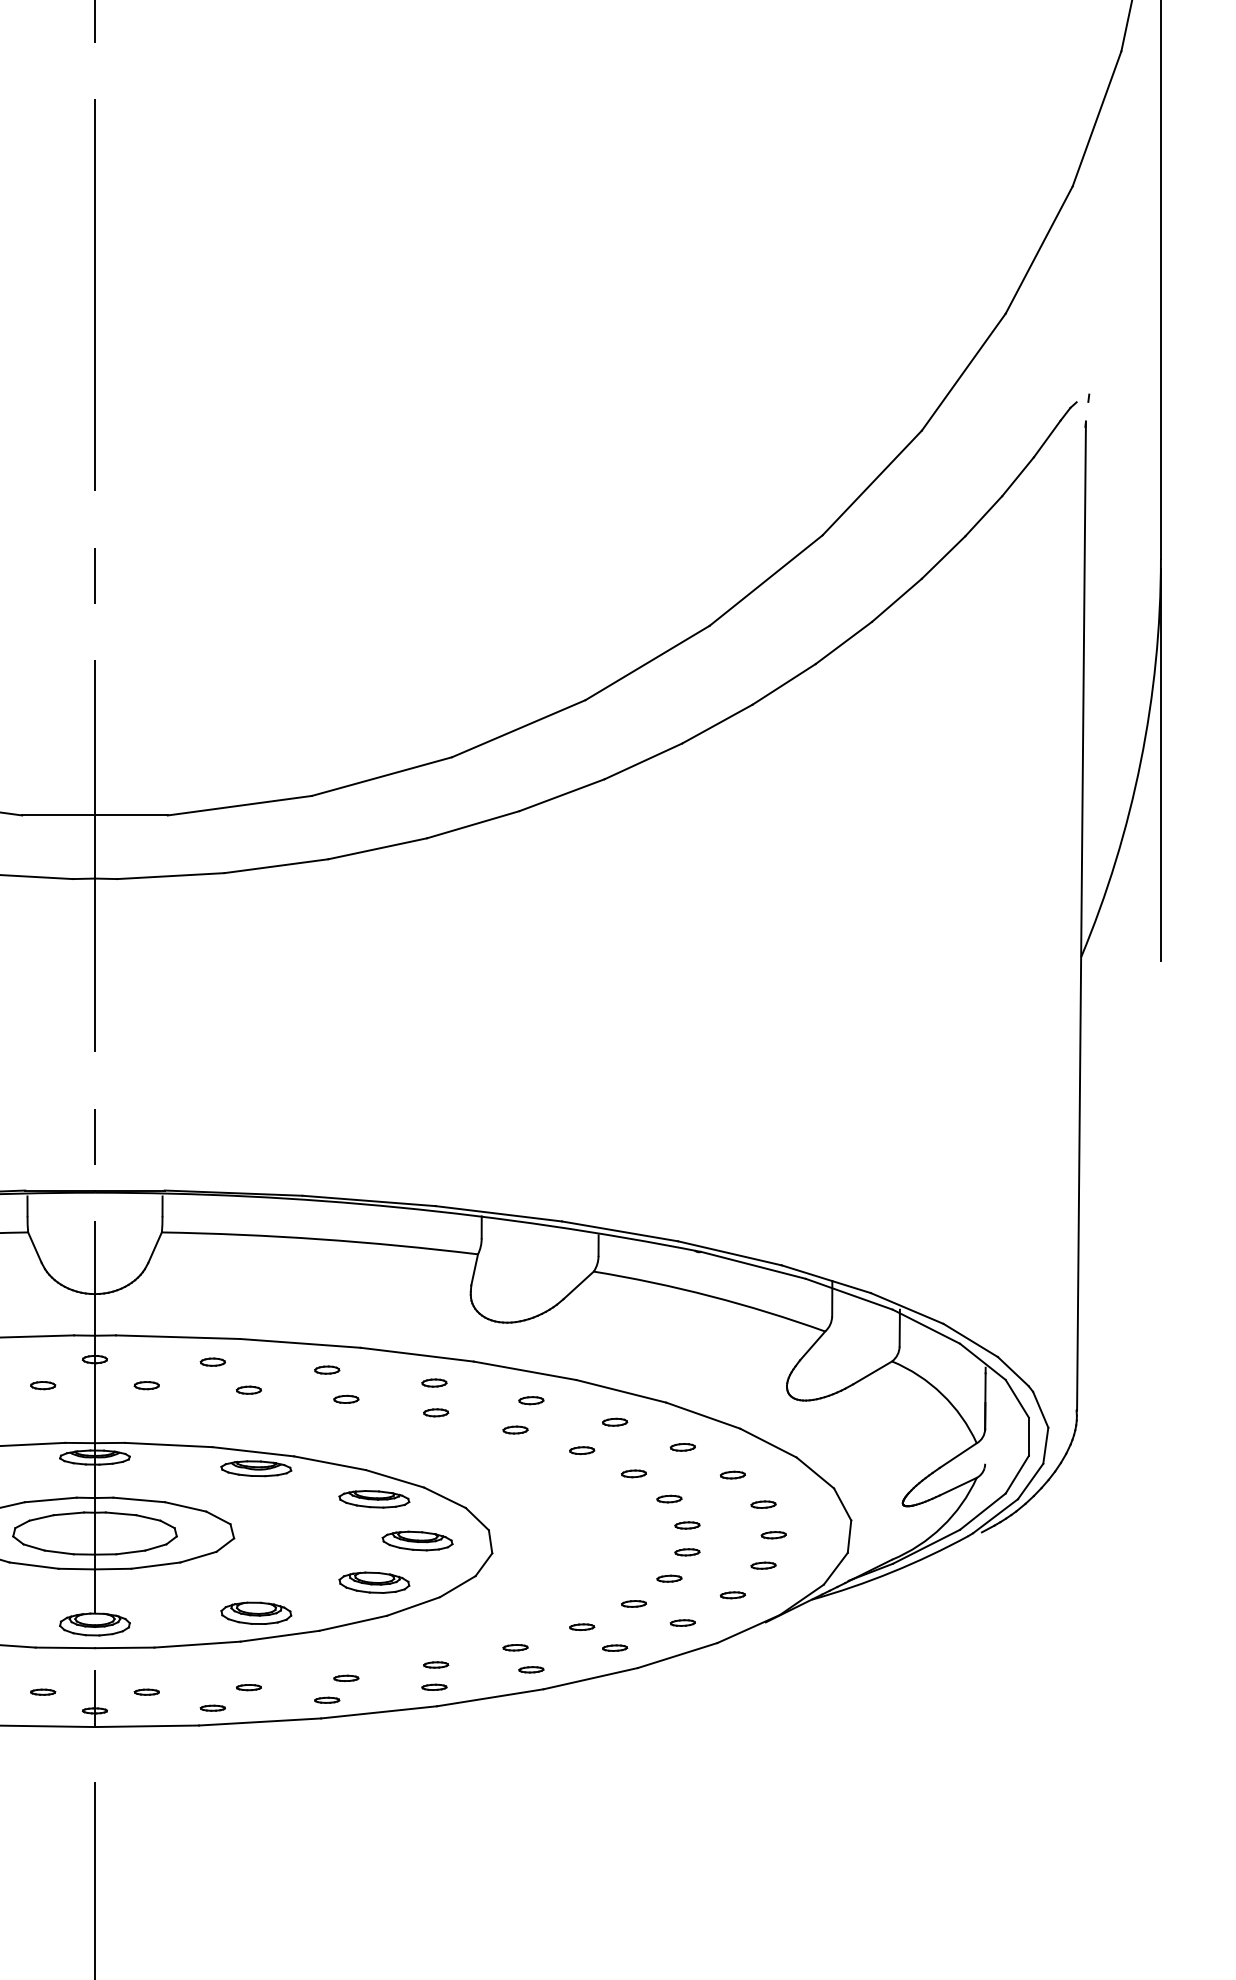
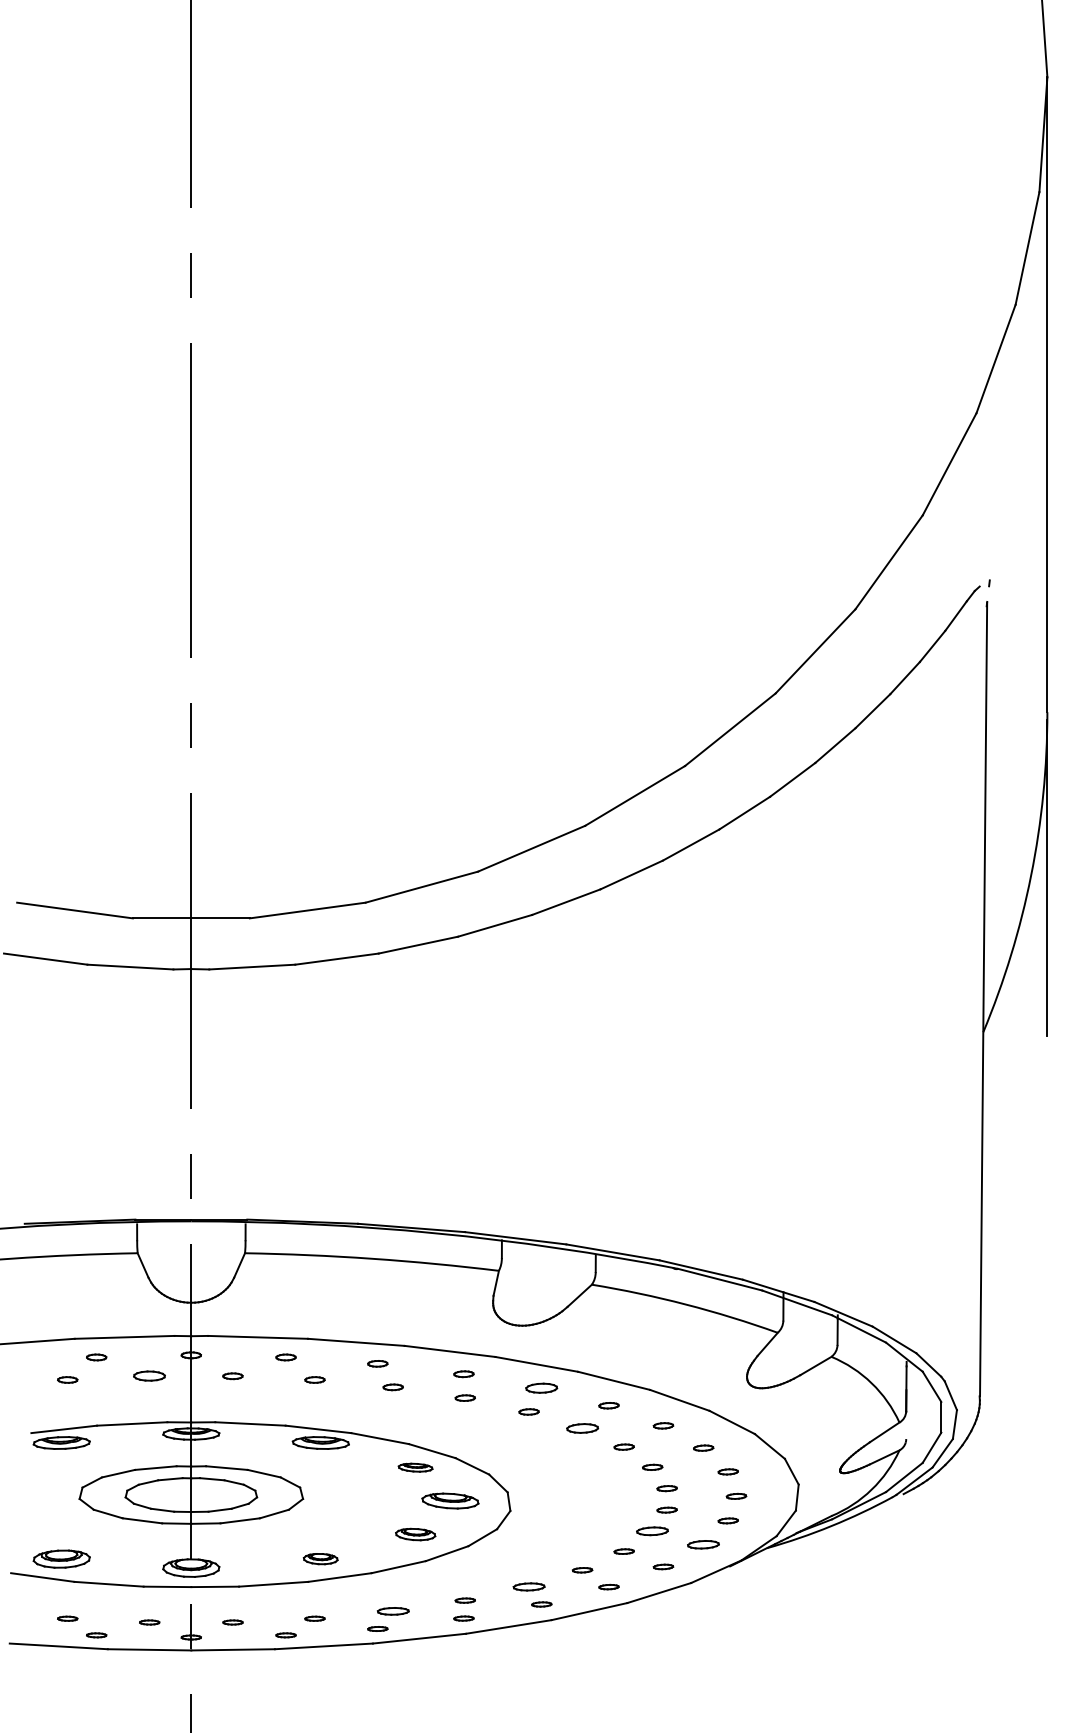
part: (42, 1385) -> (149, 1376), size x1.6
part: (531, 1400) -> (541, 1388), size x1.6
part: (582, 1450) -> (582, 1428), size x1.6
part: (374, 1499) -> (415, 1467), size x0.6
part: (669, 1578) -> (652, 1531), size x1.6
part: (374, 1582) -> (415, 1534), size x0.7
part: (732, 1595) -> (703, 1544), size x1.6
part: (255, 1612) -> (320, 1558), size x0.6
part: (514, 1647) -> (528, 1586), size x1.6
part: (345, 1678) -> (392, 1611), size x1.6

